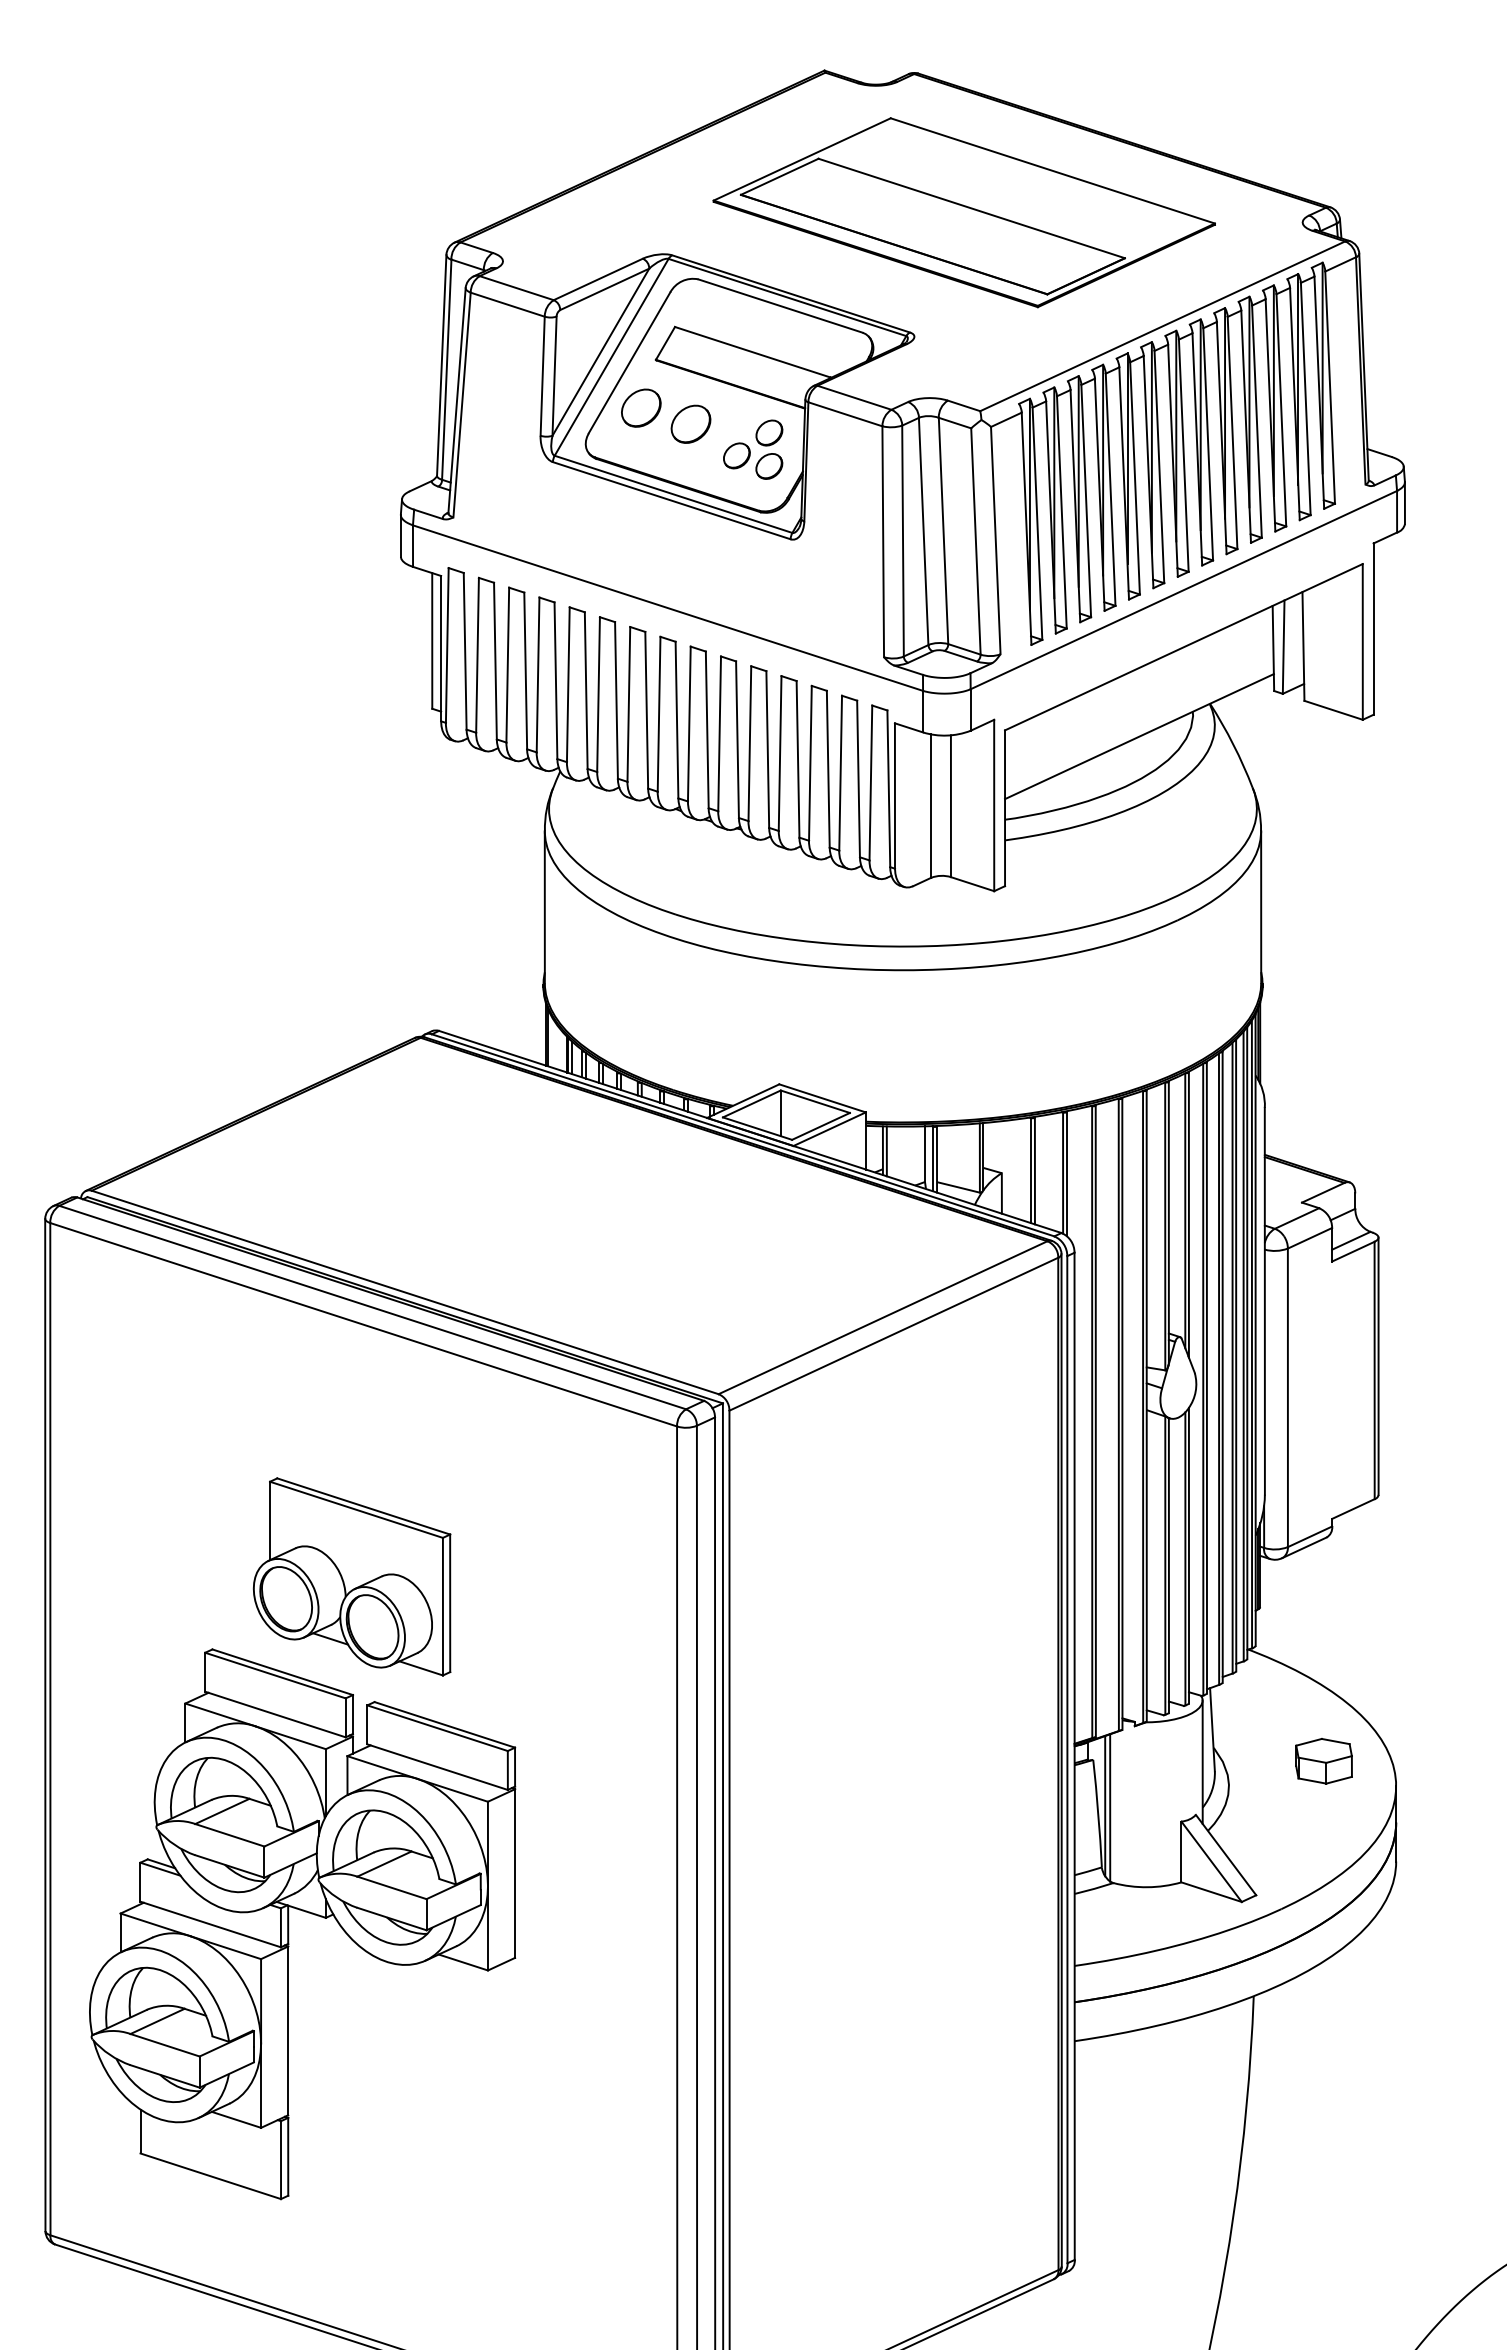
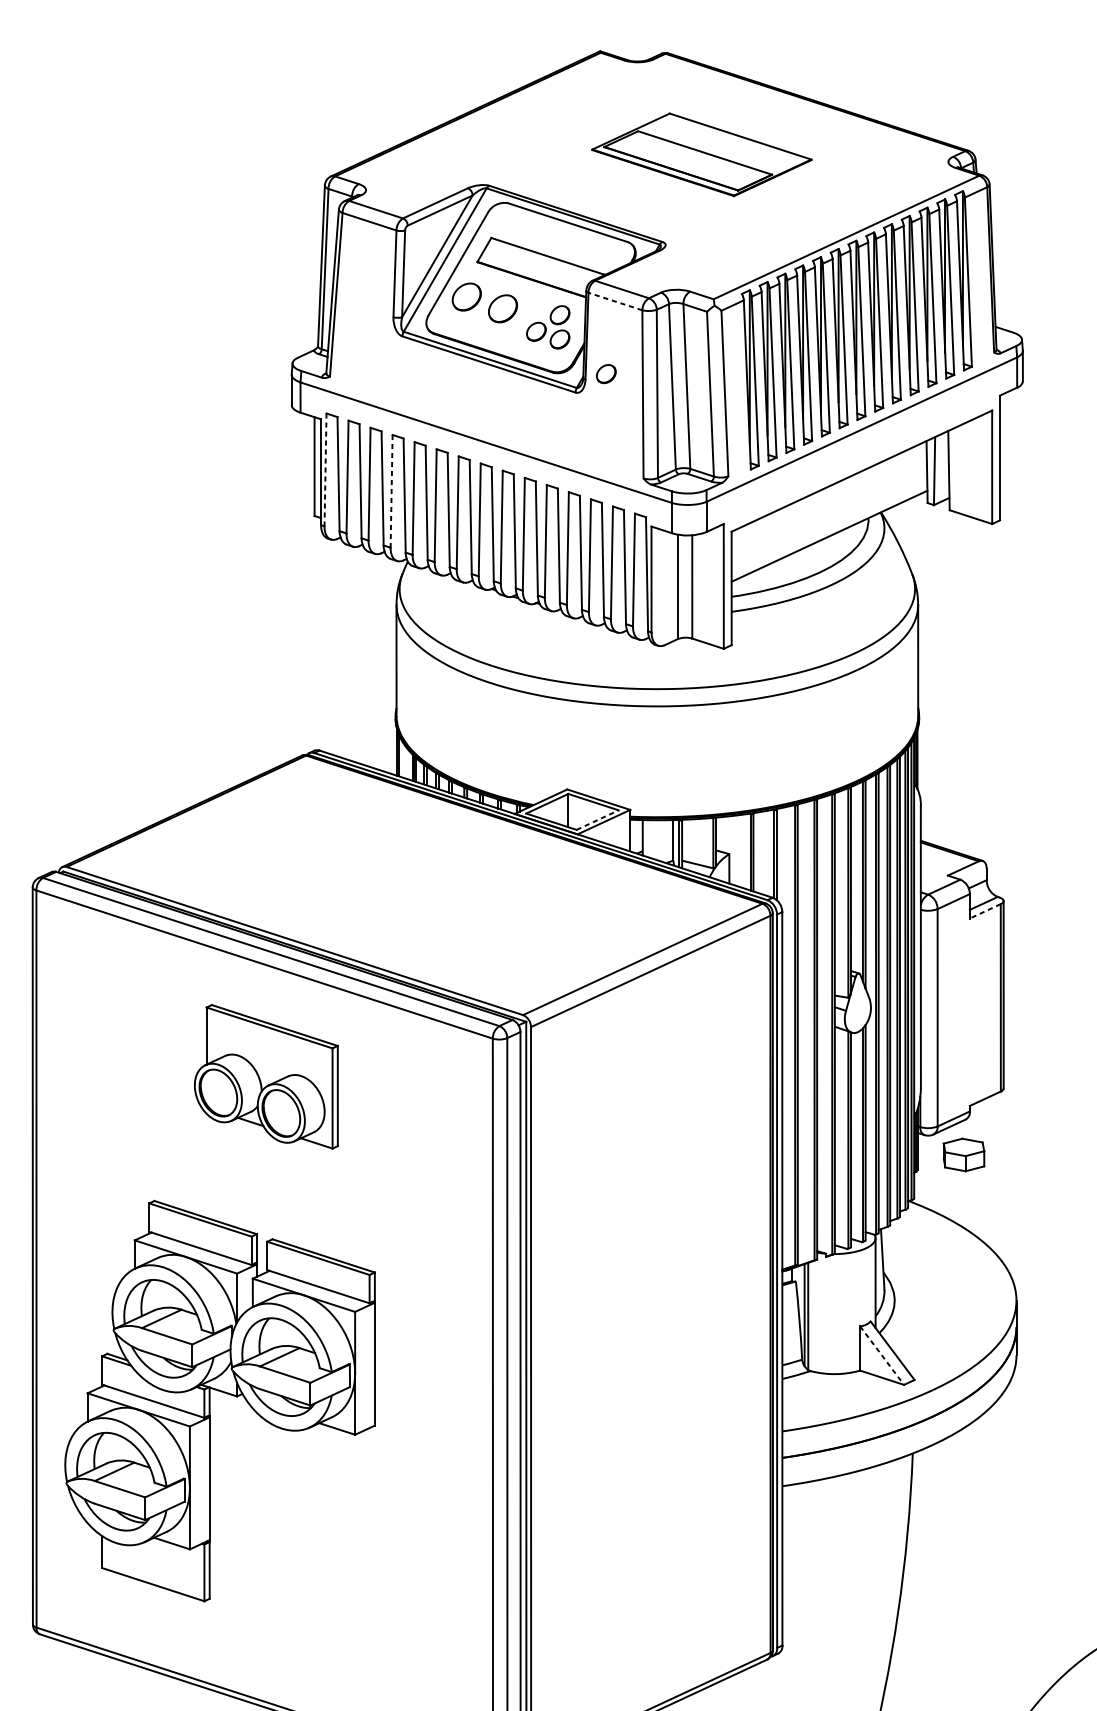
part: (963, 212) -> (701, 154), size x0.6
line: (845, 414) -> (615, 301), solid -> dashed
part: (832, 513) -> (606, 373), added
line: (447, 645) -> (325, 469), solid -> dashed
line: (538, 675) -> (391, 491), solid -> dashed
line: (821, 1126) -> (598, 820), solid -> dashed
line: (886, 1151) -> (645, 838), removed
line: (1352, 1251) -> (984, 911), solid -> dashed
part: (351, 1576) -> (265, 1076), moved
part: (1323, 1761) -> (963, 1155), moved
line: (1211, 1862) -> (882, 1356), solid -> dashed

